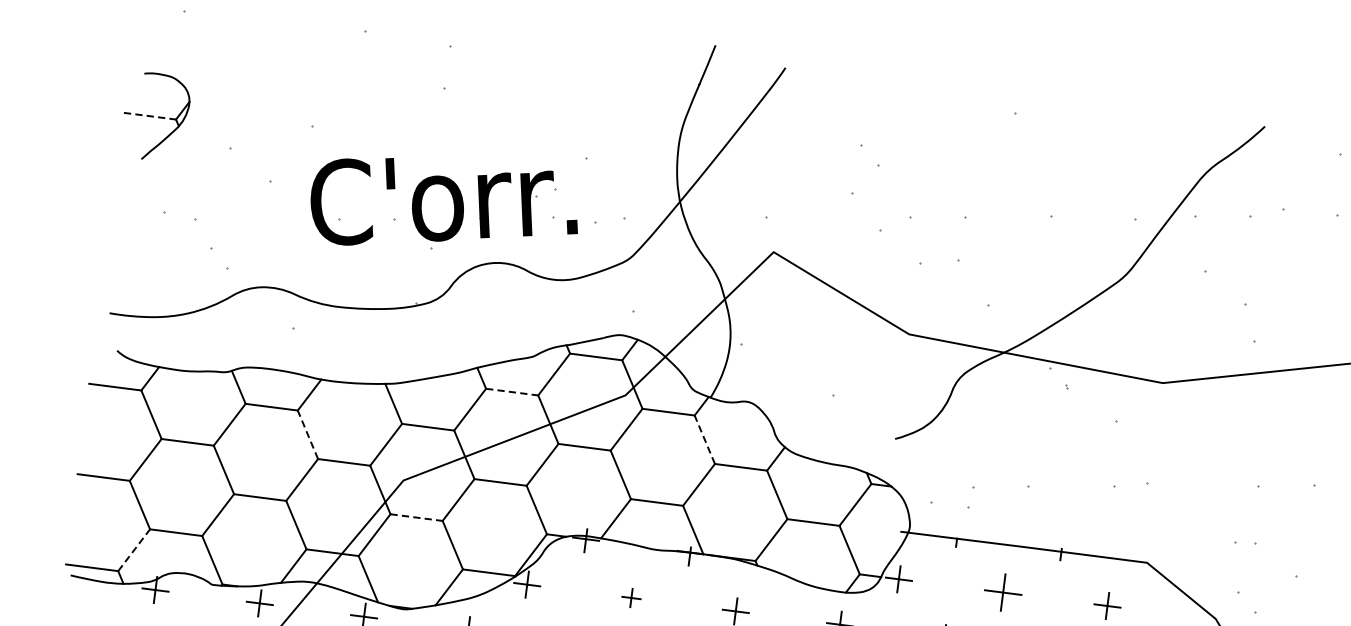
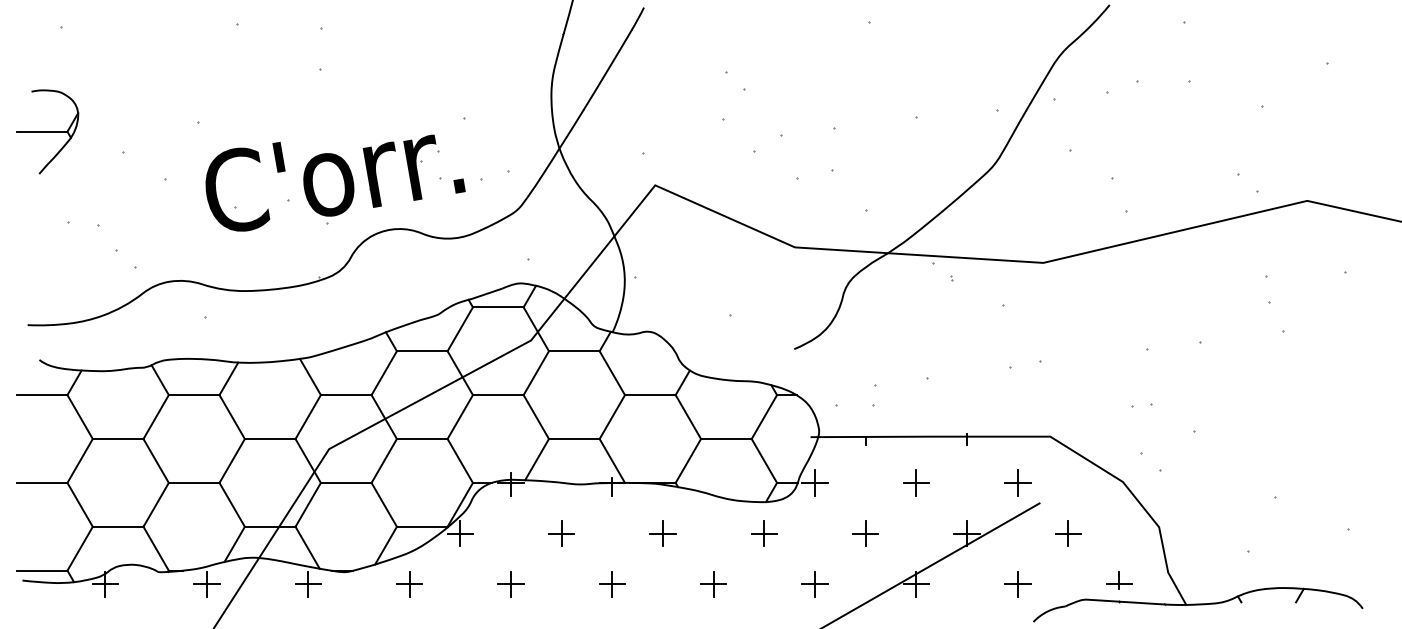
line: (150, 116) -> (42, 131), dashed -> solid
line: (512, 392) -> (422, 351), dashed -> solid
line: (307, 434) -> (231, 416), dashed -> solid
line: (705, 439) -> (612, 372), dashed -> solid
line: (416, 517) -> (346, 482), dashed -> solid
line: (134, 550) -> (80, 548), dashed -> solid
part: (1003, 592) -> (916, 482), size x0.71
part: (631, 597) -> (561, 533), size x1.43

